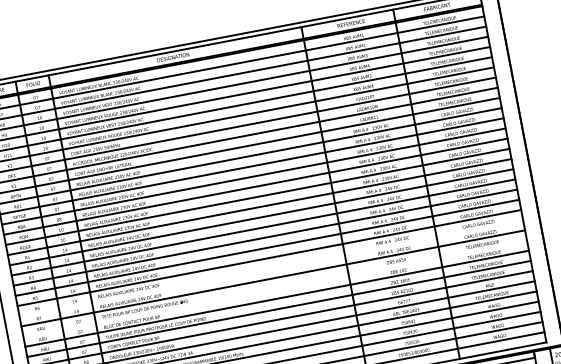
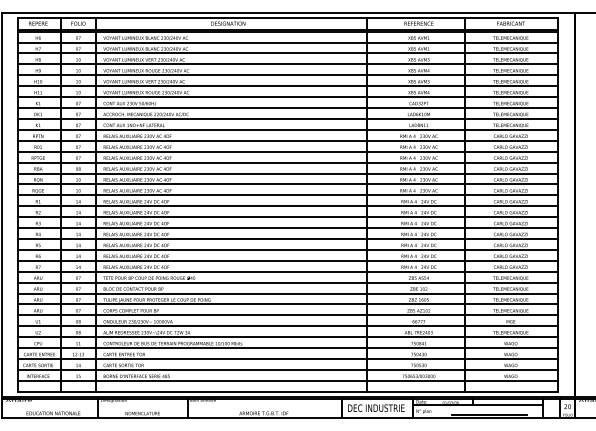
line: (270, 268) -> (287, 260), added
line: (274, 288) -> (287, 282), added

